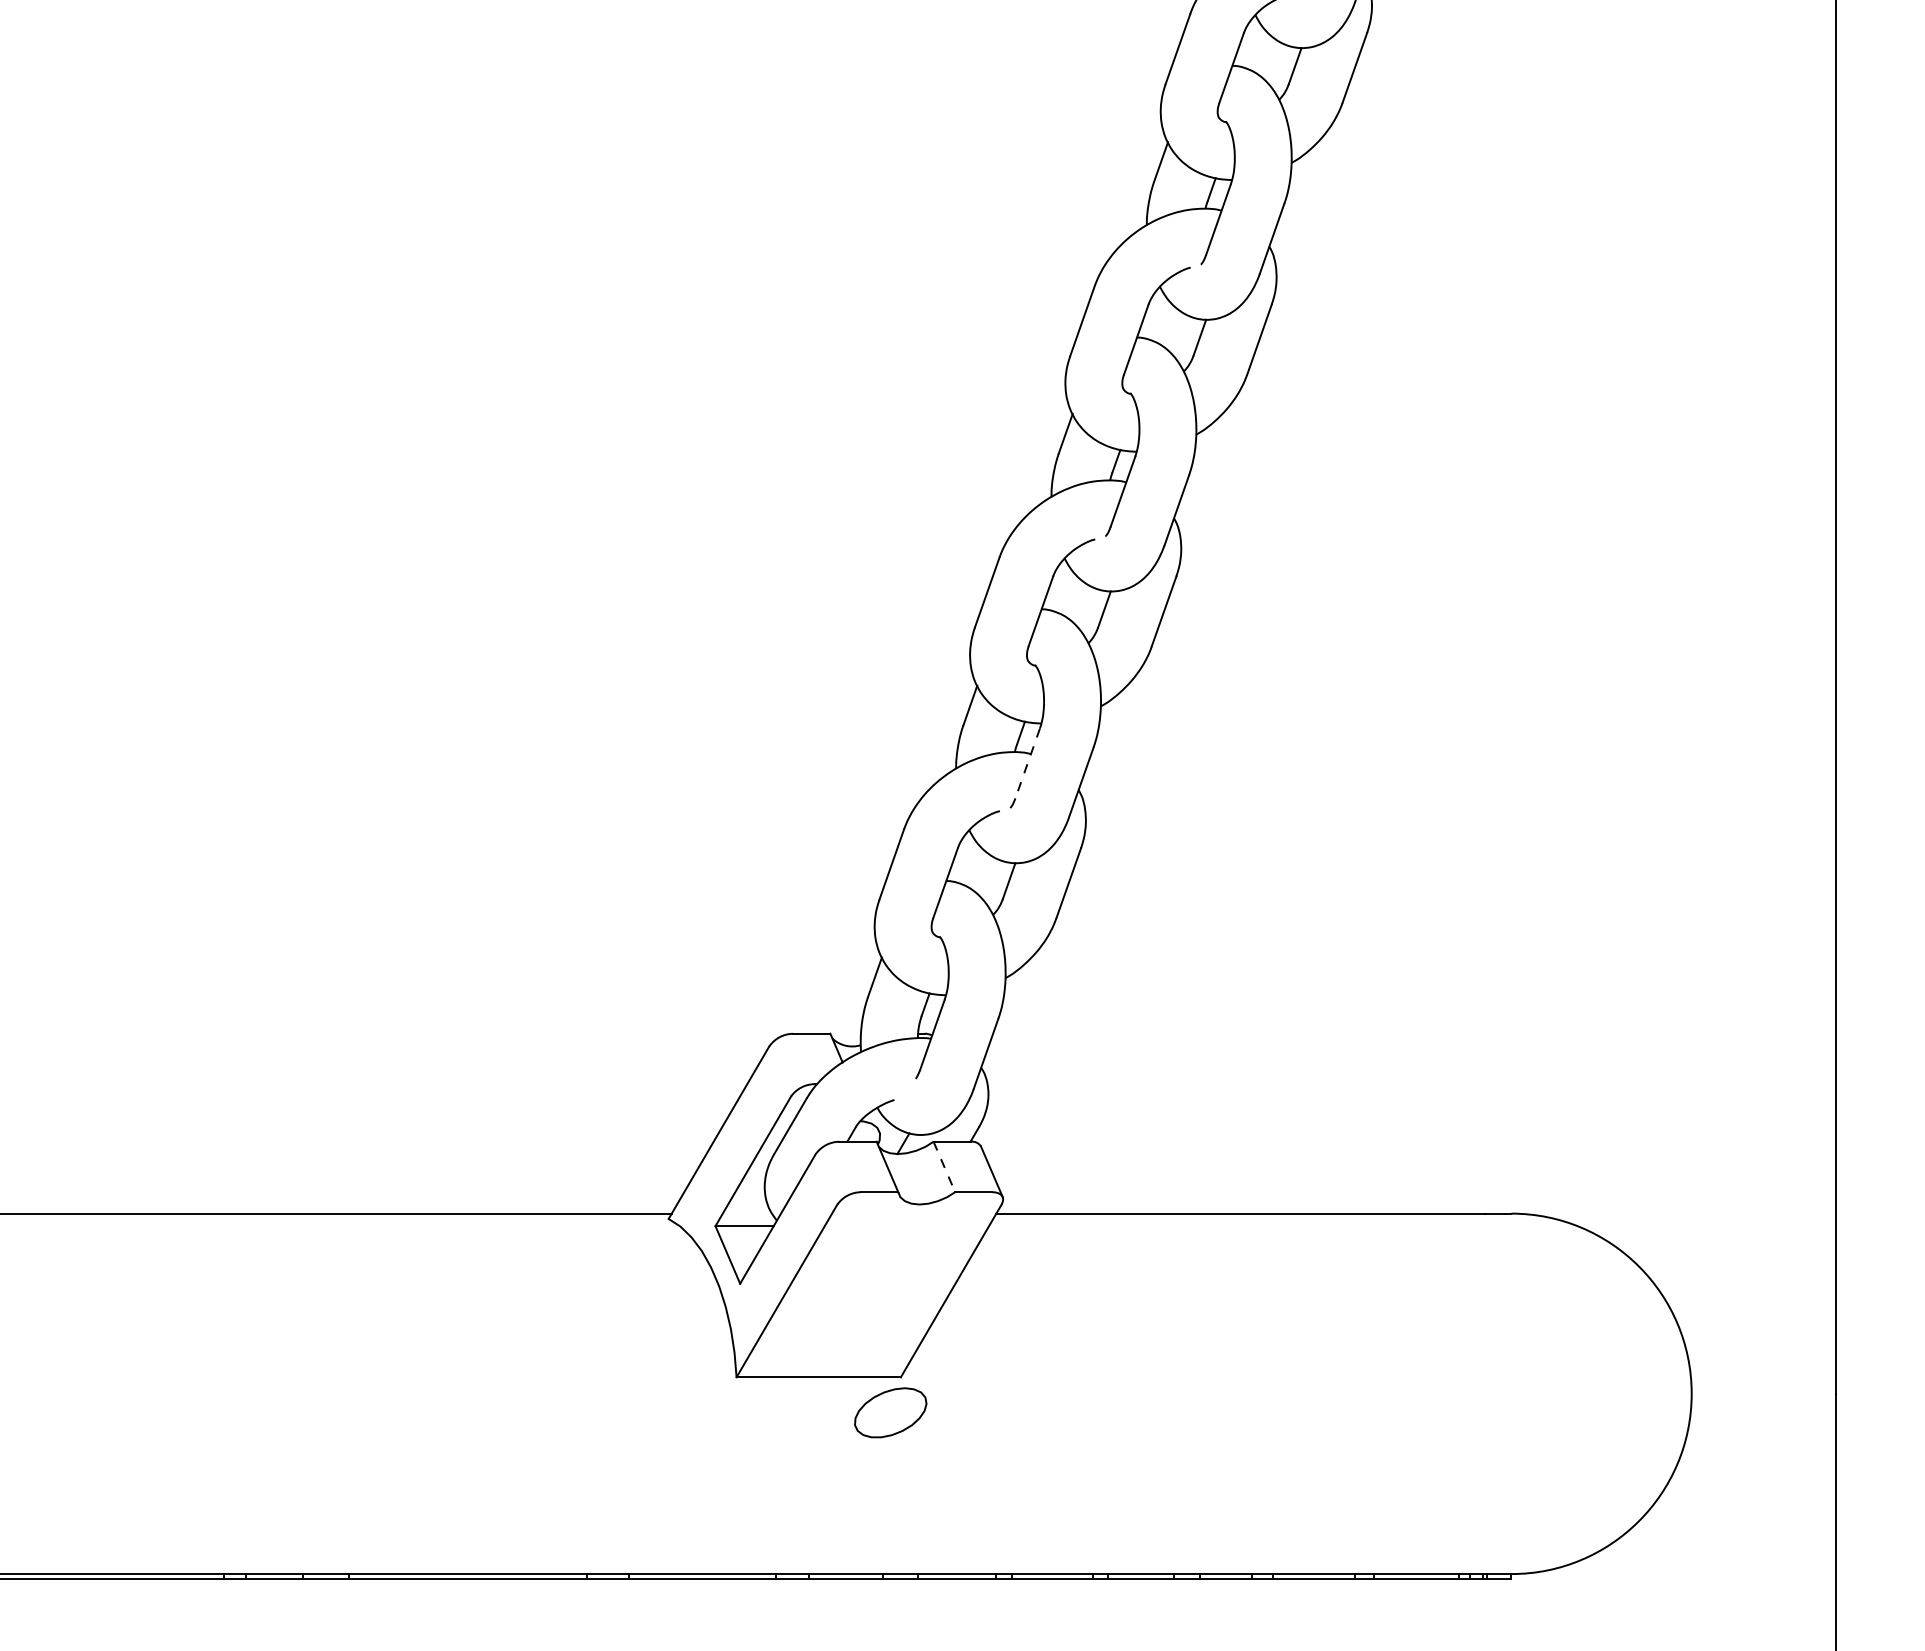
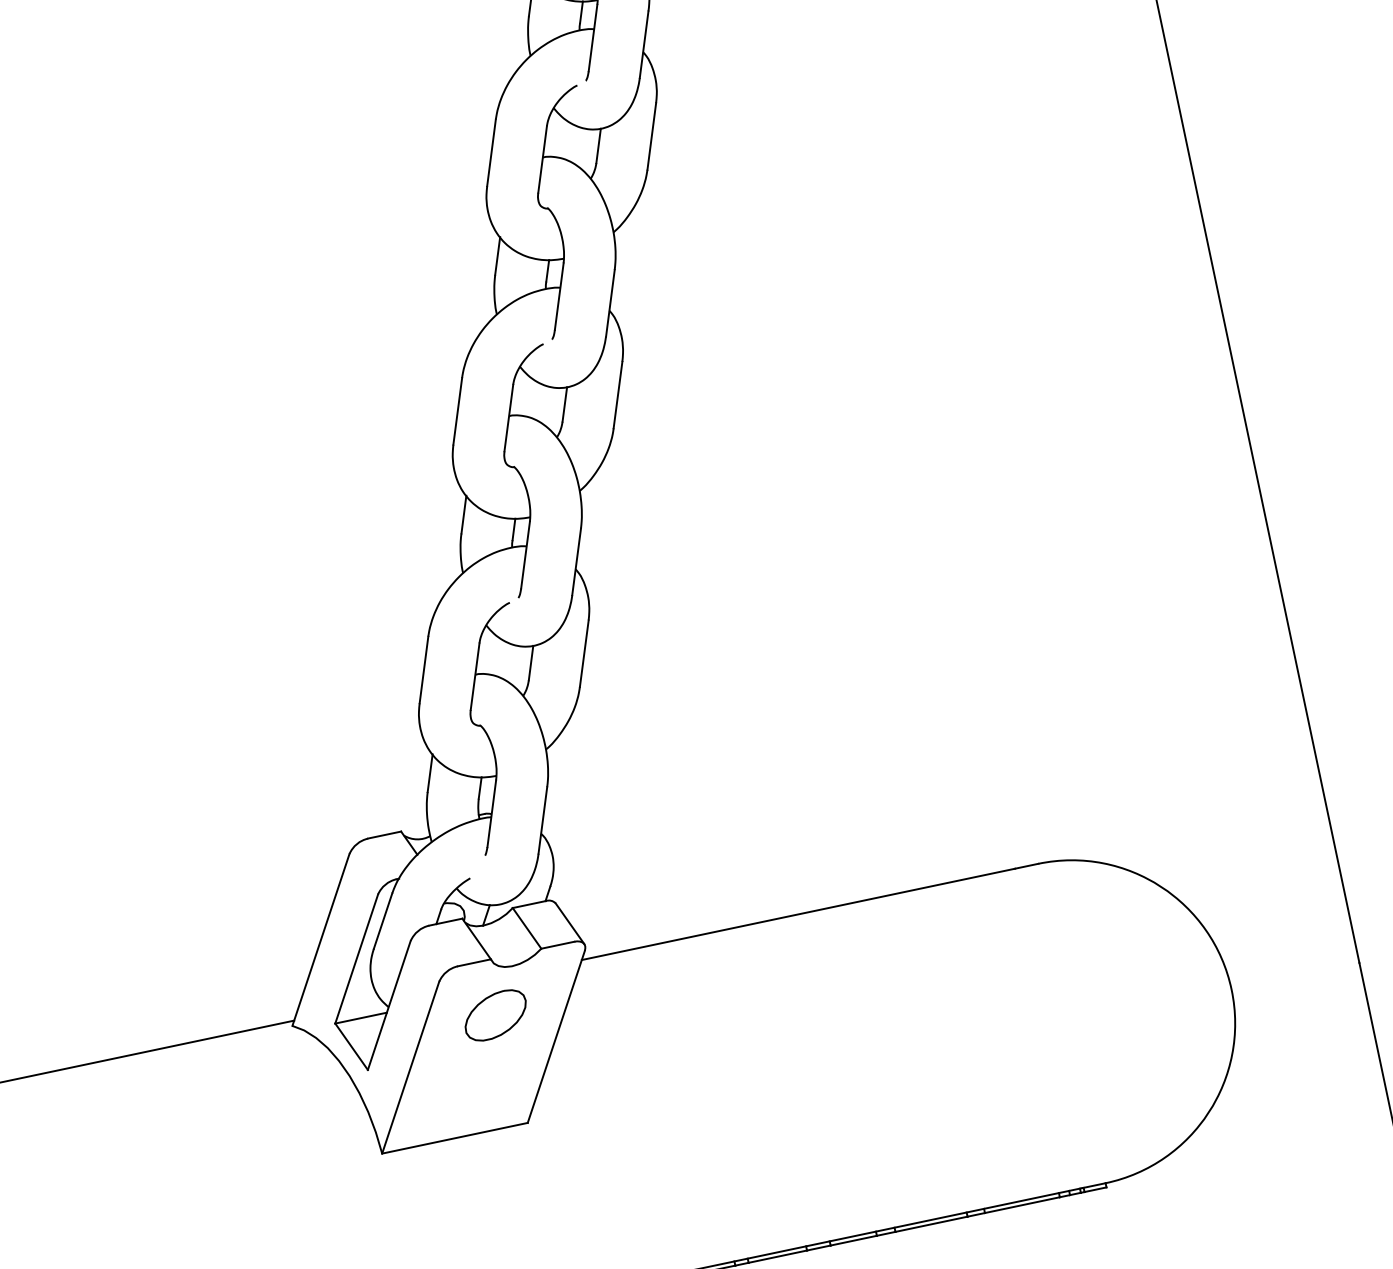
line: (1027, 763) -> (525, 555), dashed -> solid
line: (944, 1167) -> (527, 928), dashed -> solid
part: (890, 1412) -> (495, 1015), moved

